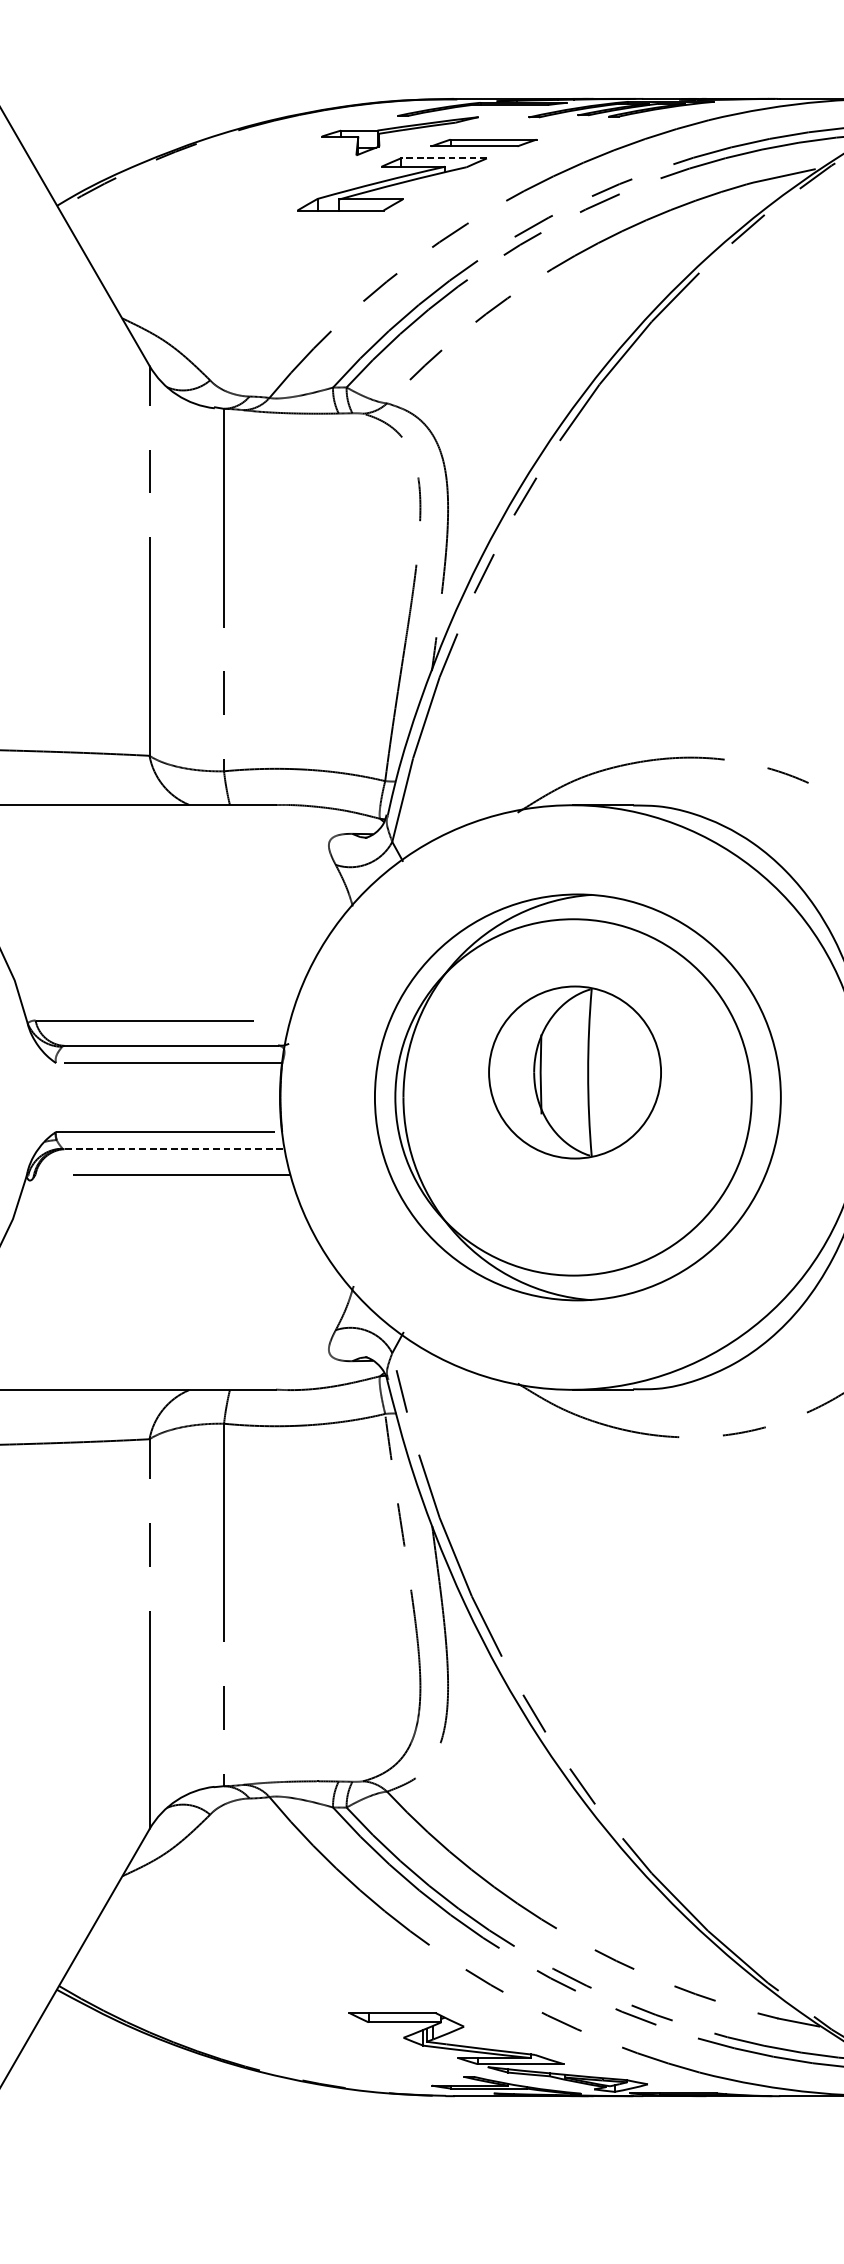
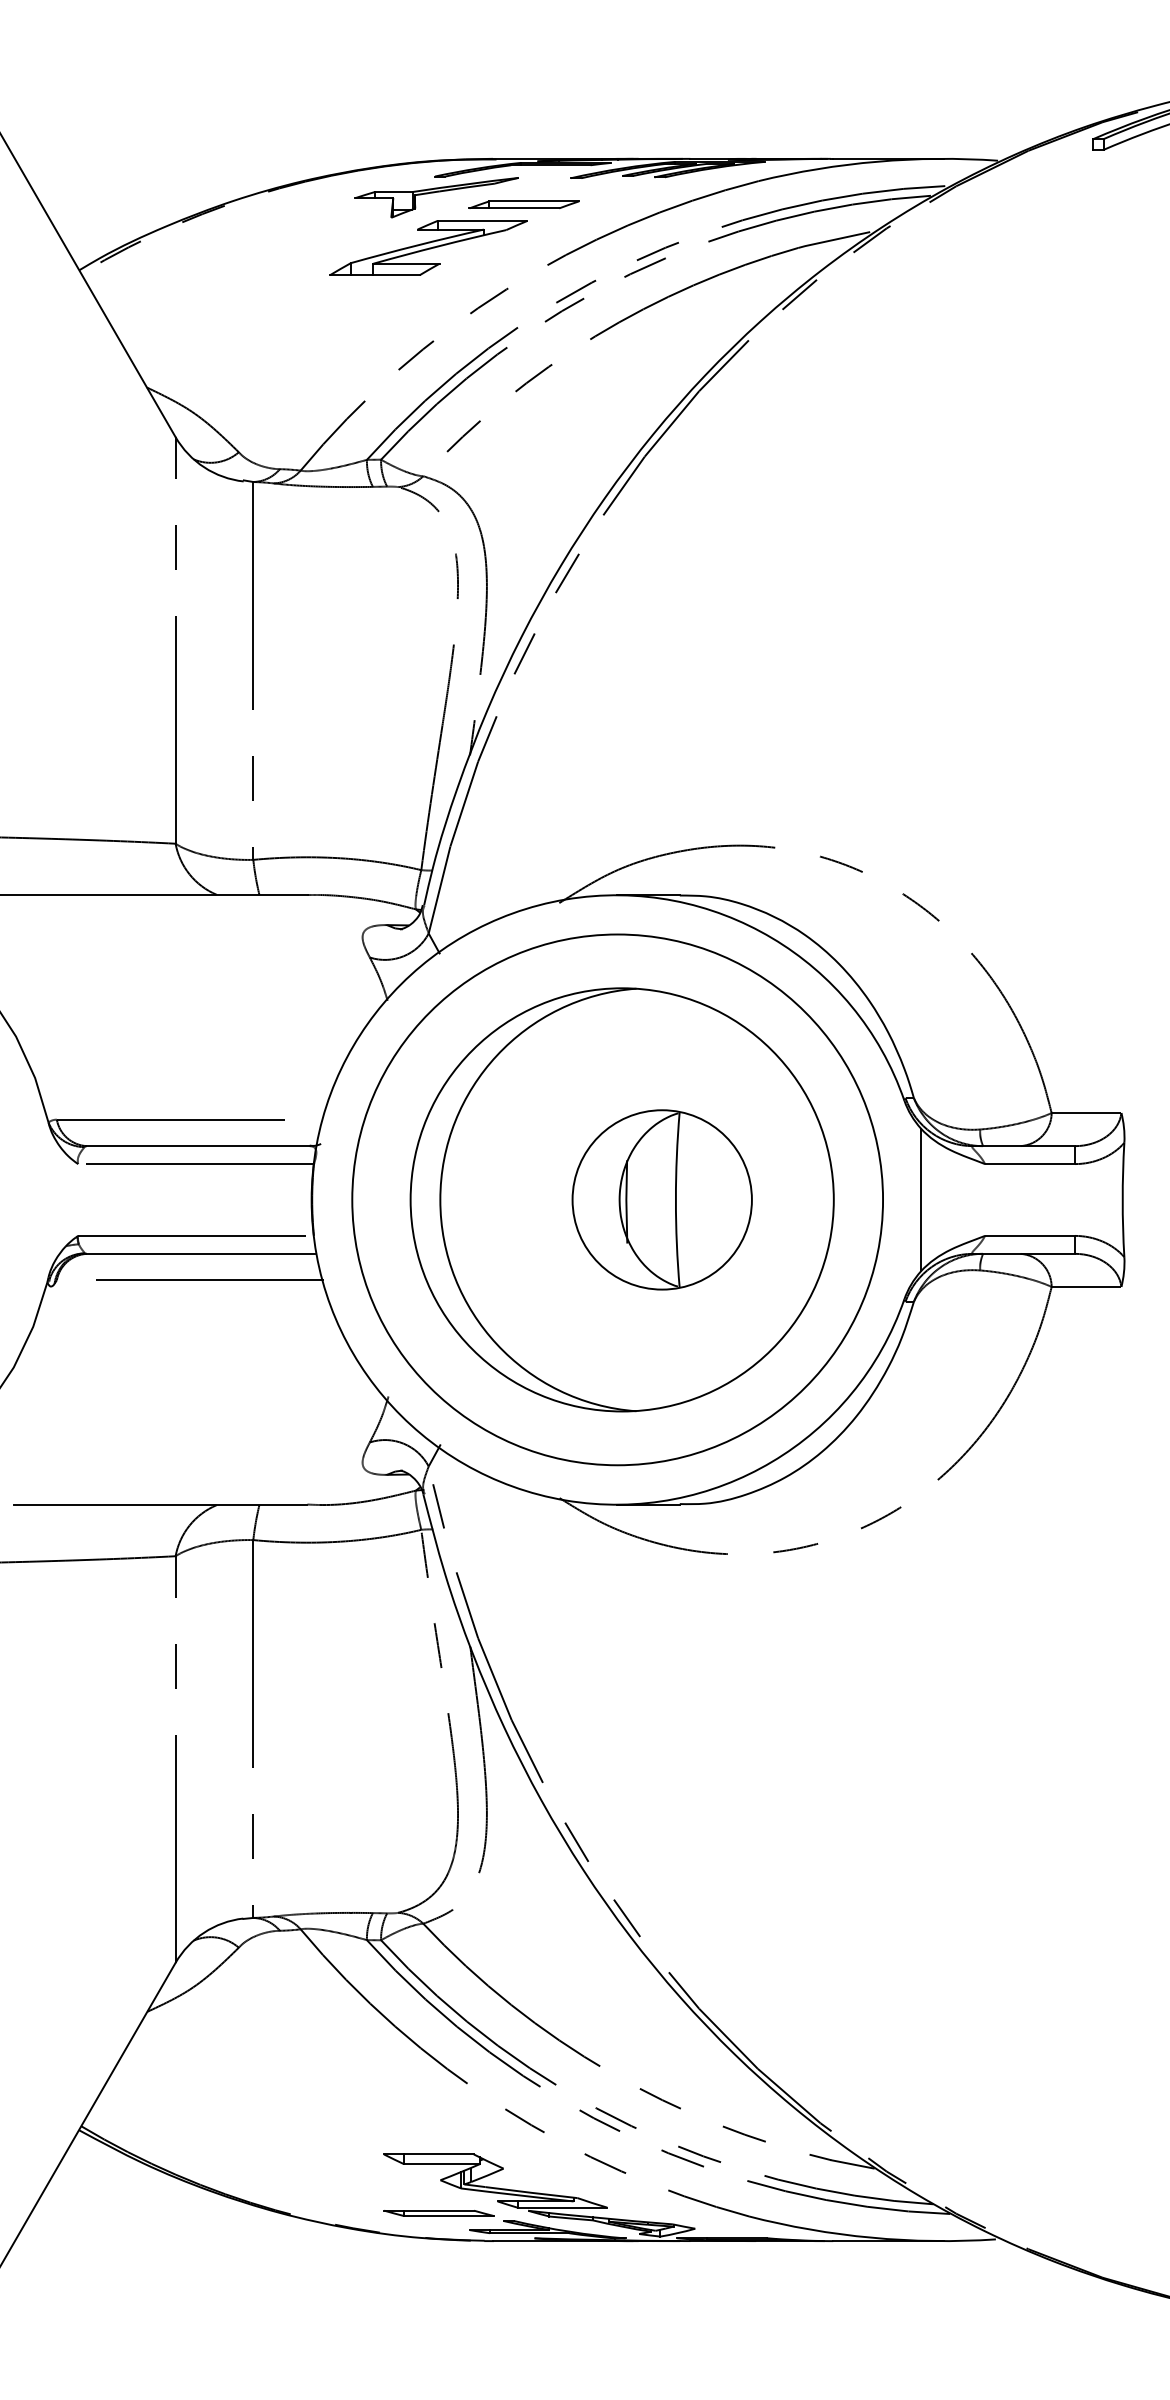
line: (443, 158) -> (482, 220), dashed -> solid
part: (574, 1072) -> (661, 1199), moved
circle: (573, 1097) -> (617, 1199), size x1.43
line: (173, 1148) -> (200, 1253), dashed -> solid
part: (401, 2069) -> (438, 2213), added

